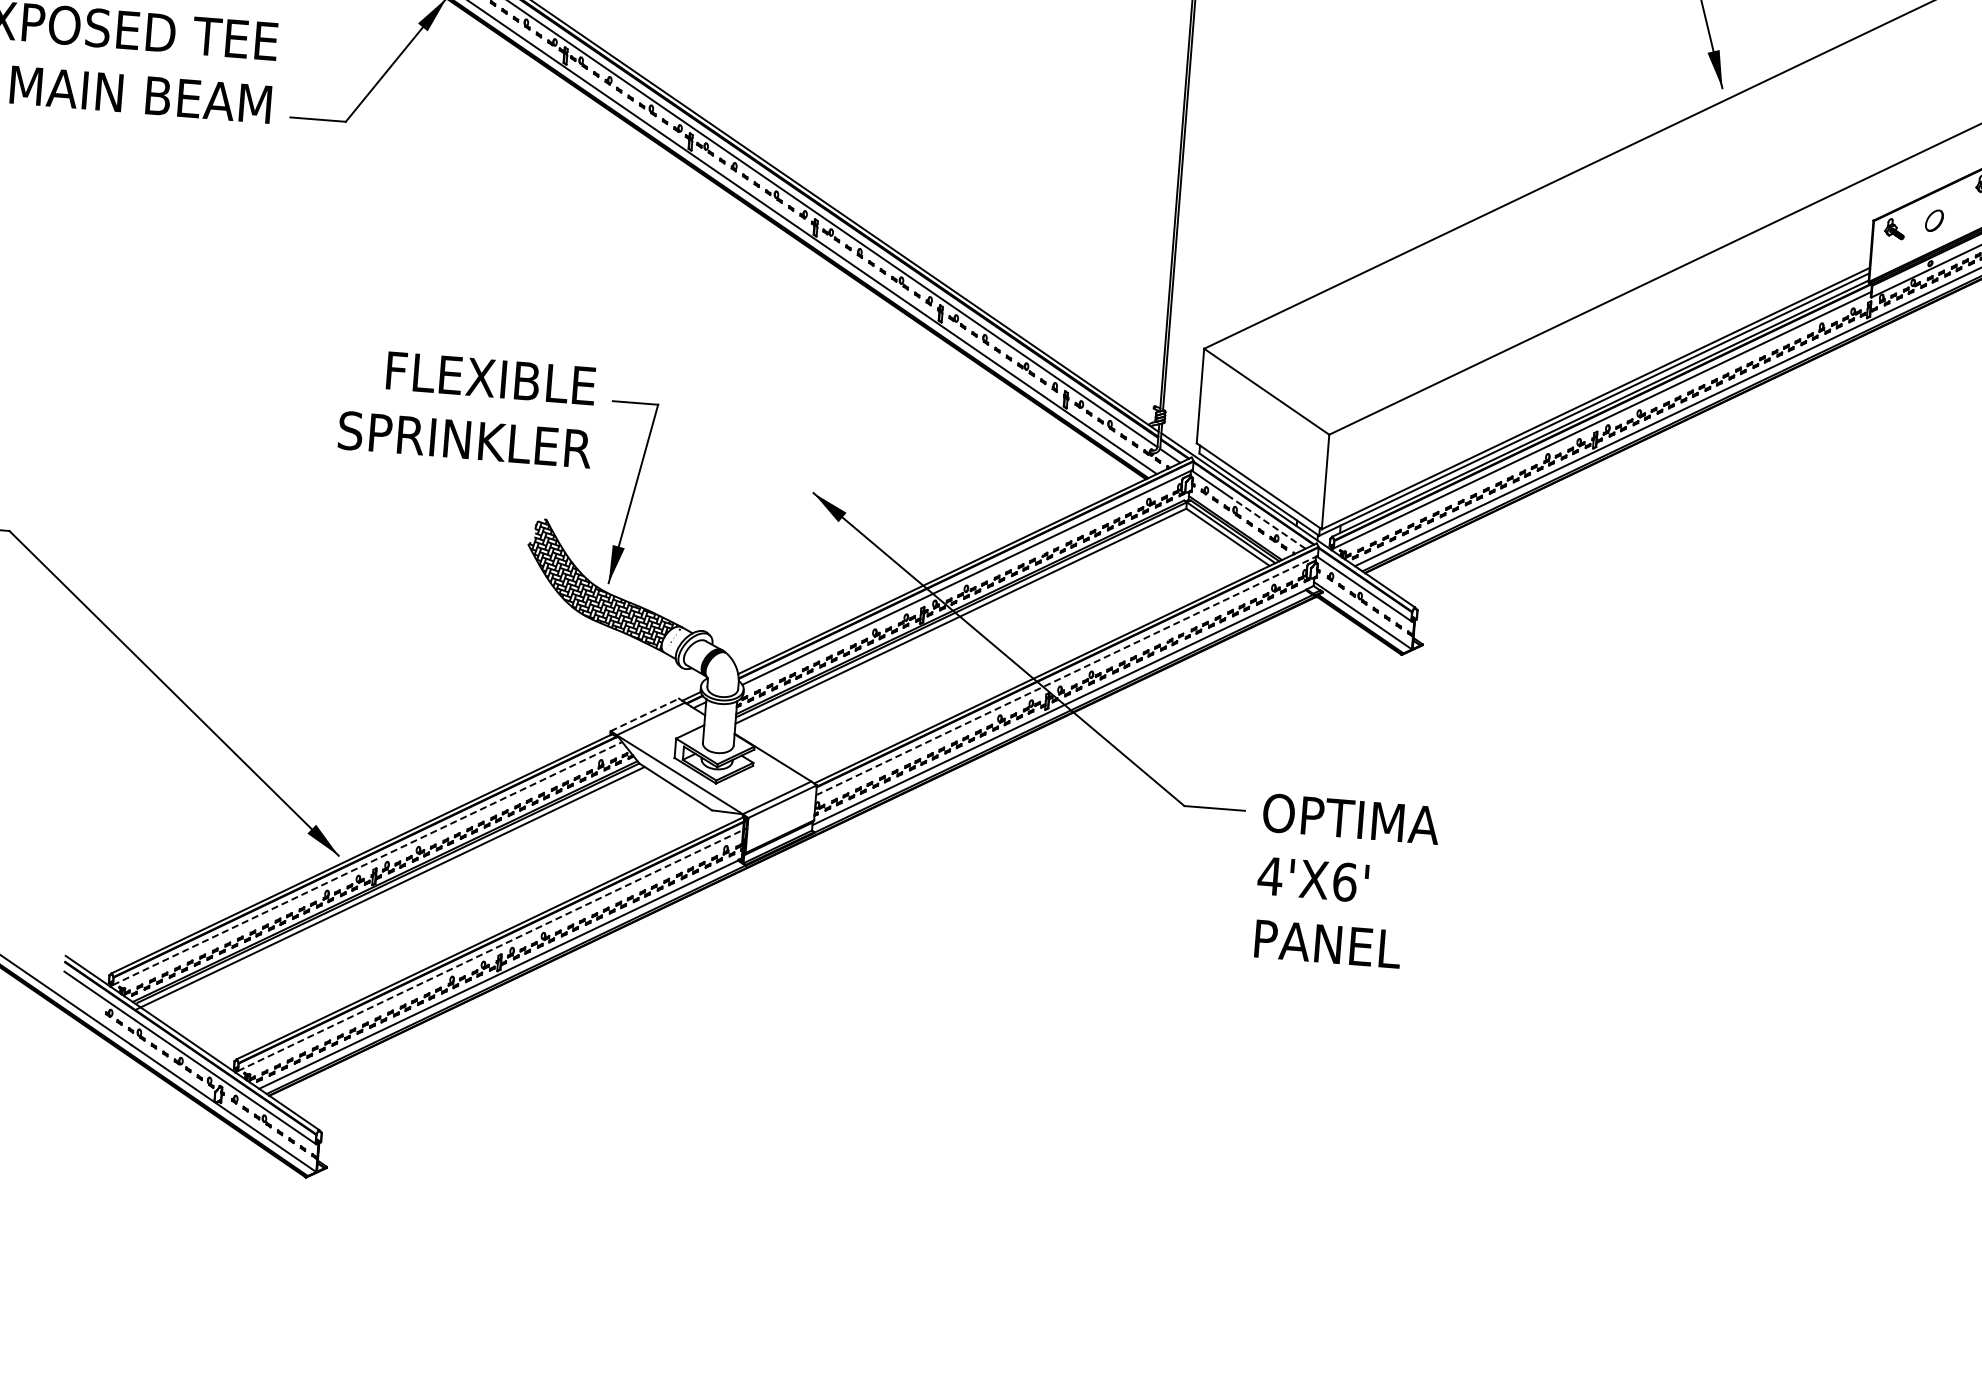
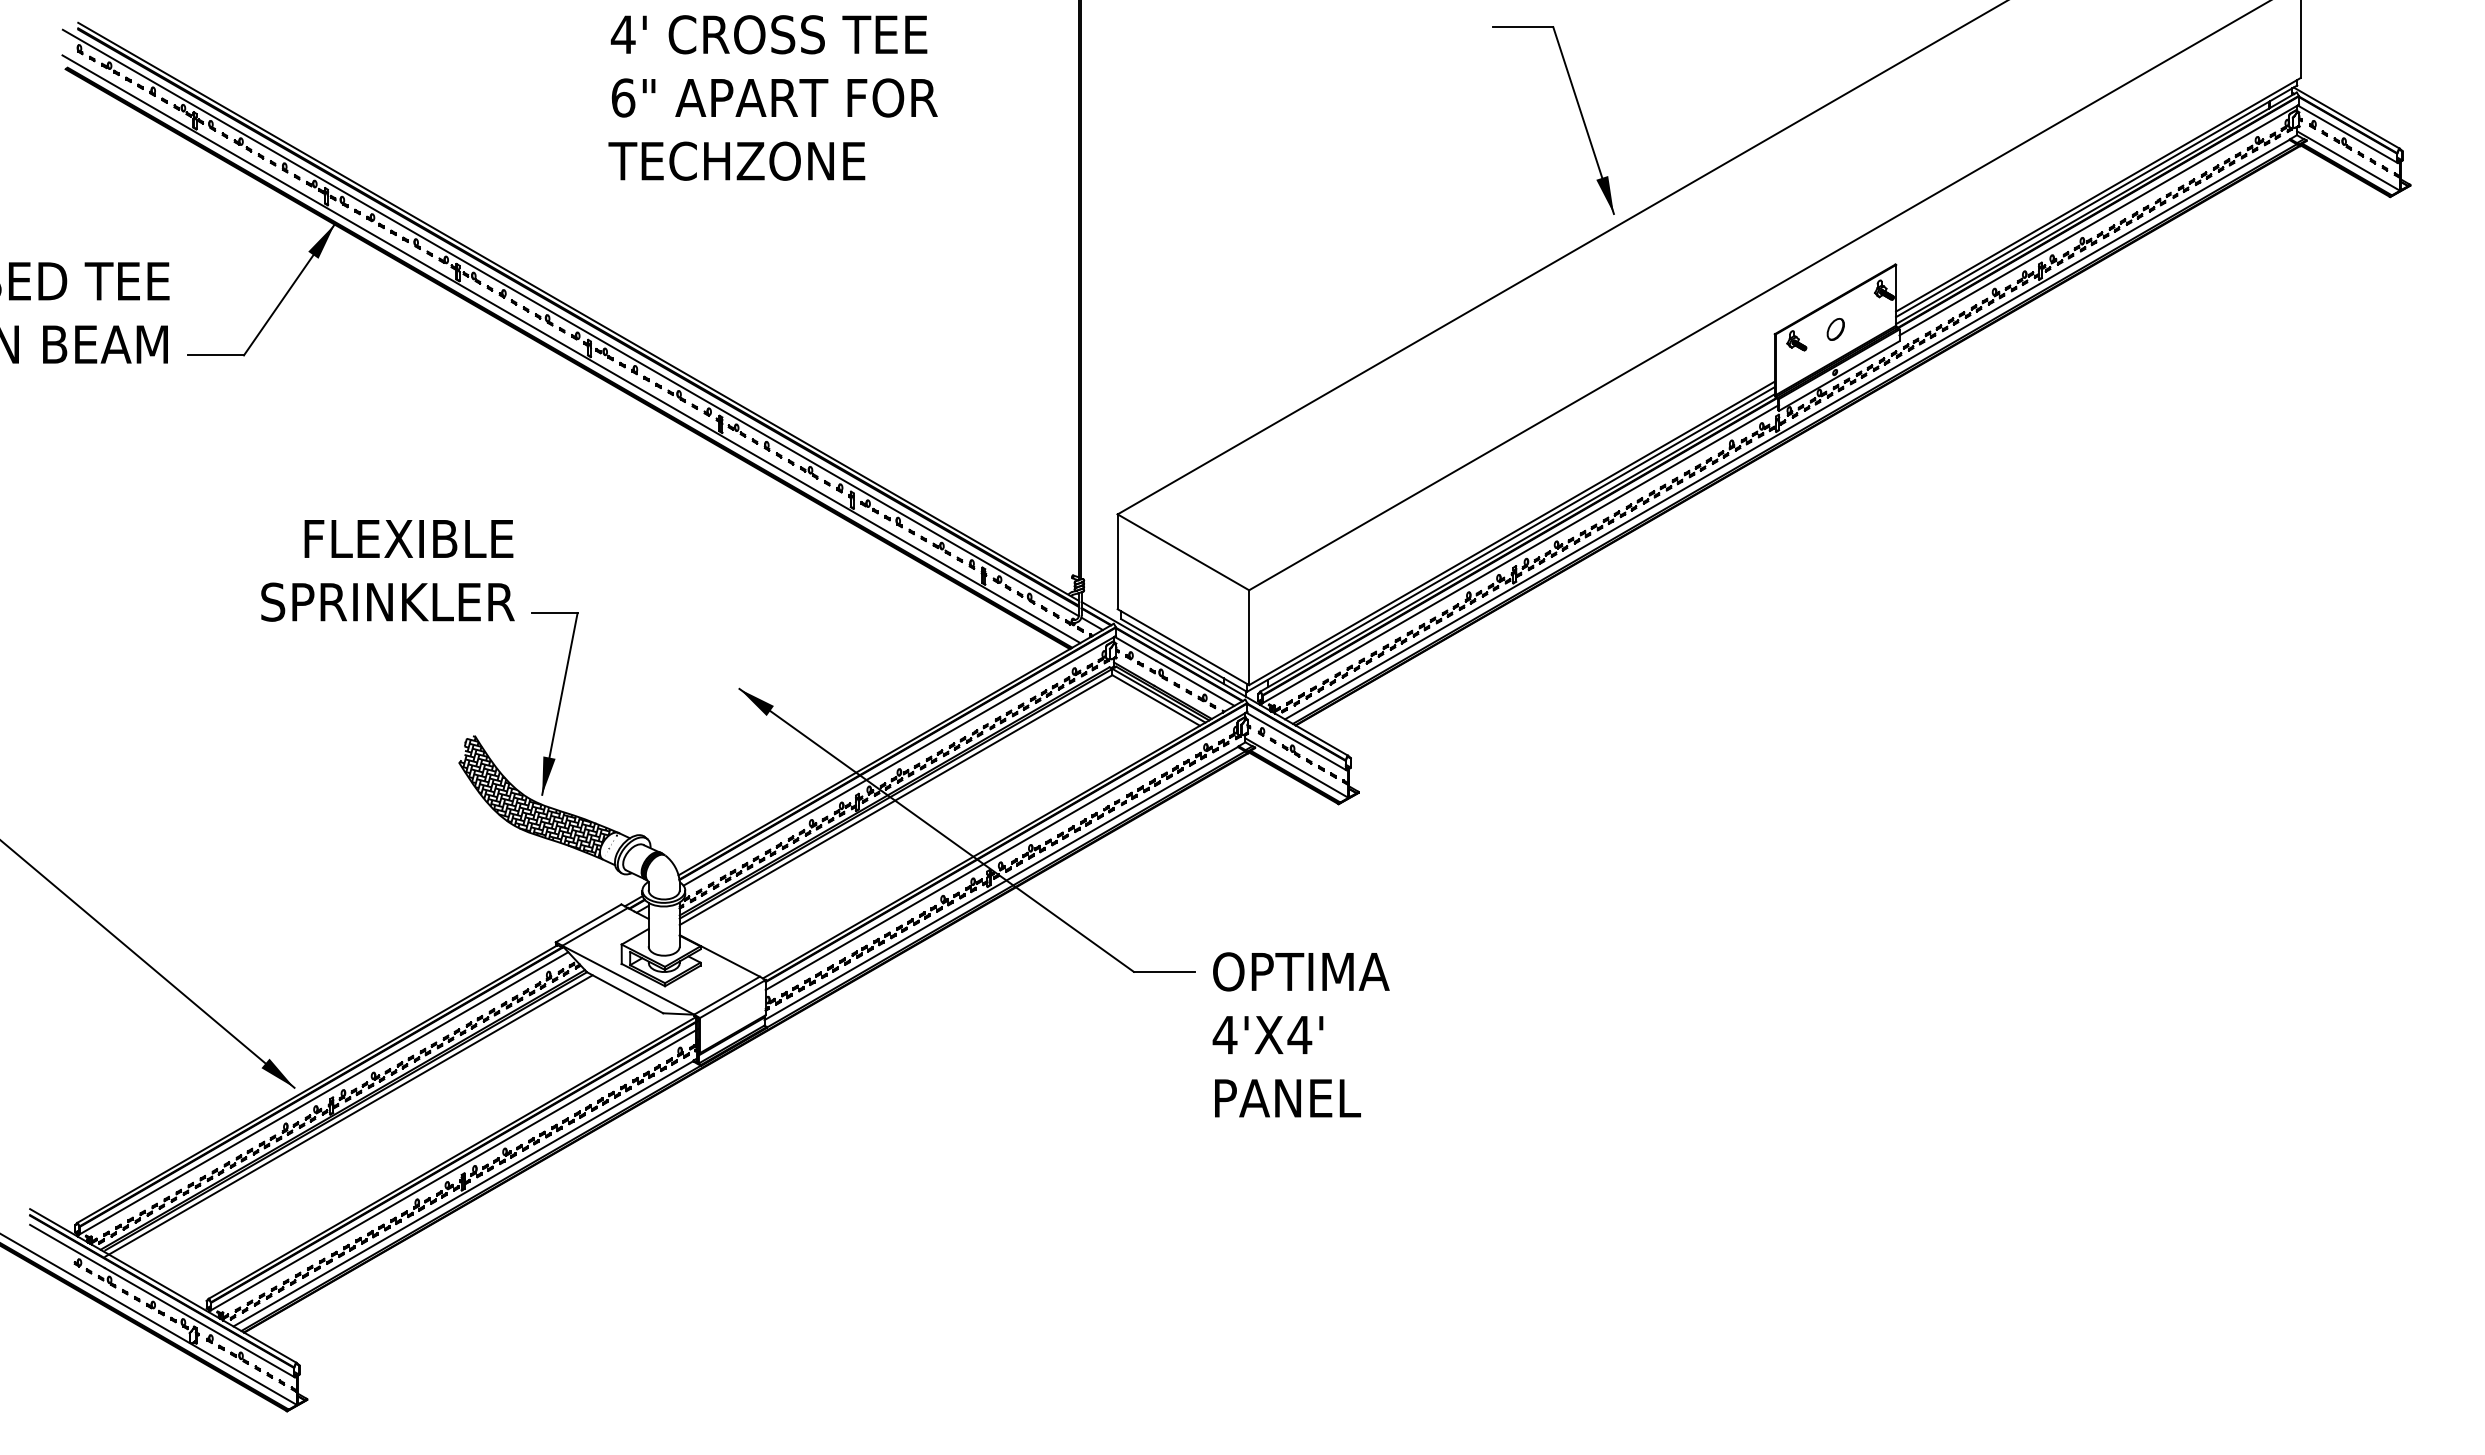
text: (467, 408) -> (387, 570), moved
line: (1268, 523) -> (1195, 683), dashed -> solid
line: (1067, 675) -> (1006, 850), dashed -> solid
line: (644, 715) -> (588, 923), dashed -> solid
line: (368, 863) -> (324, 1093), dashed -> solid
text: (1344, 881) -> (1299, 1034), 4'X6' -> 4'X4'
line: (490, 950) -> (453, 1170), dashed -> solid

